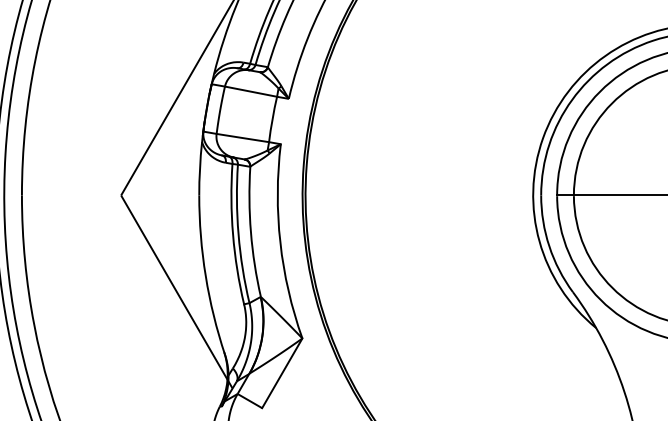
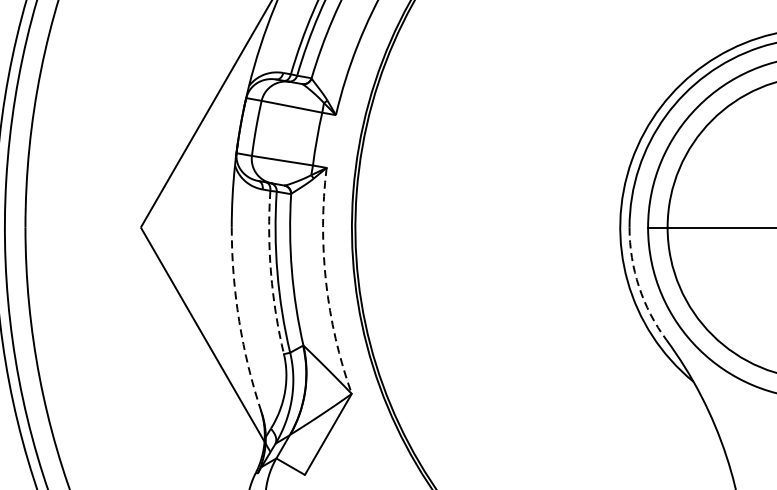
arc: (233, 234) -> (271, 272), solid -> dashed
arc: (280, 242) -> (326, 282), solid -> dashed
arc: (549, 246) -> (639, 286), solid -> dashed
arc: (205, 276) -> (239, 321), solid -> dashed

